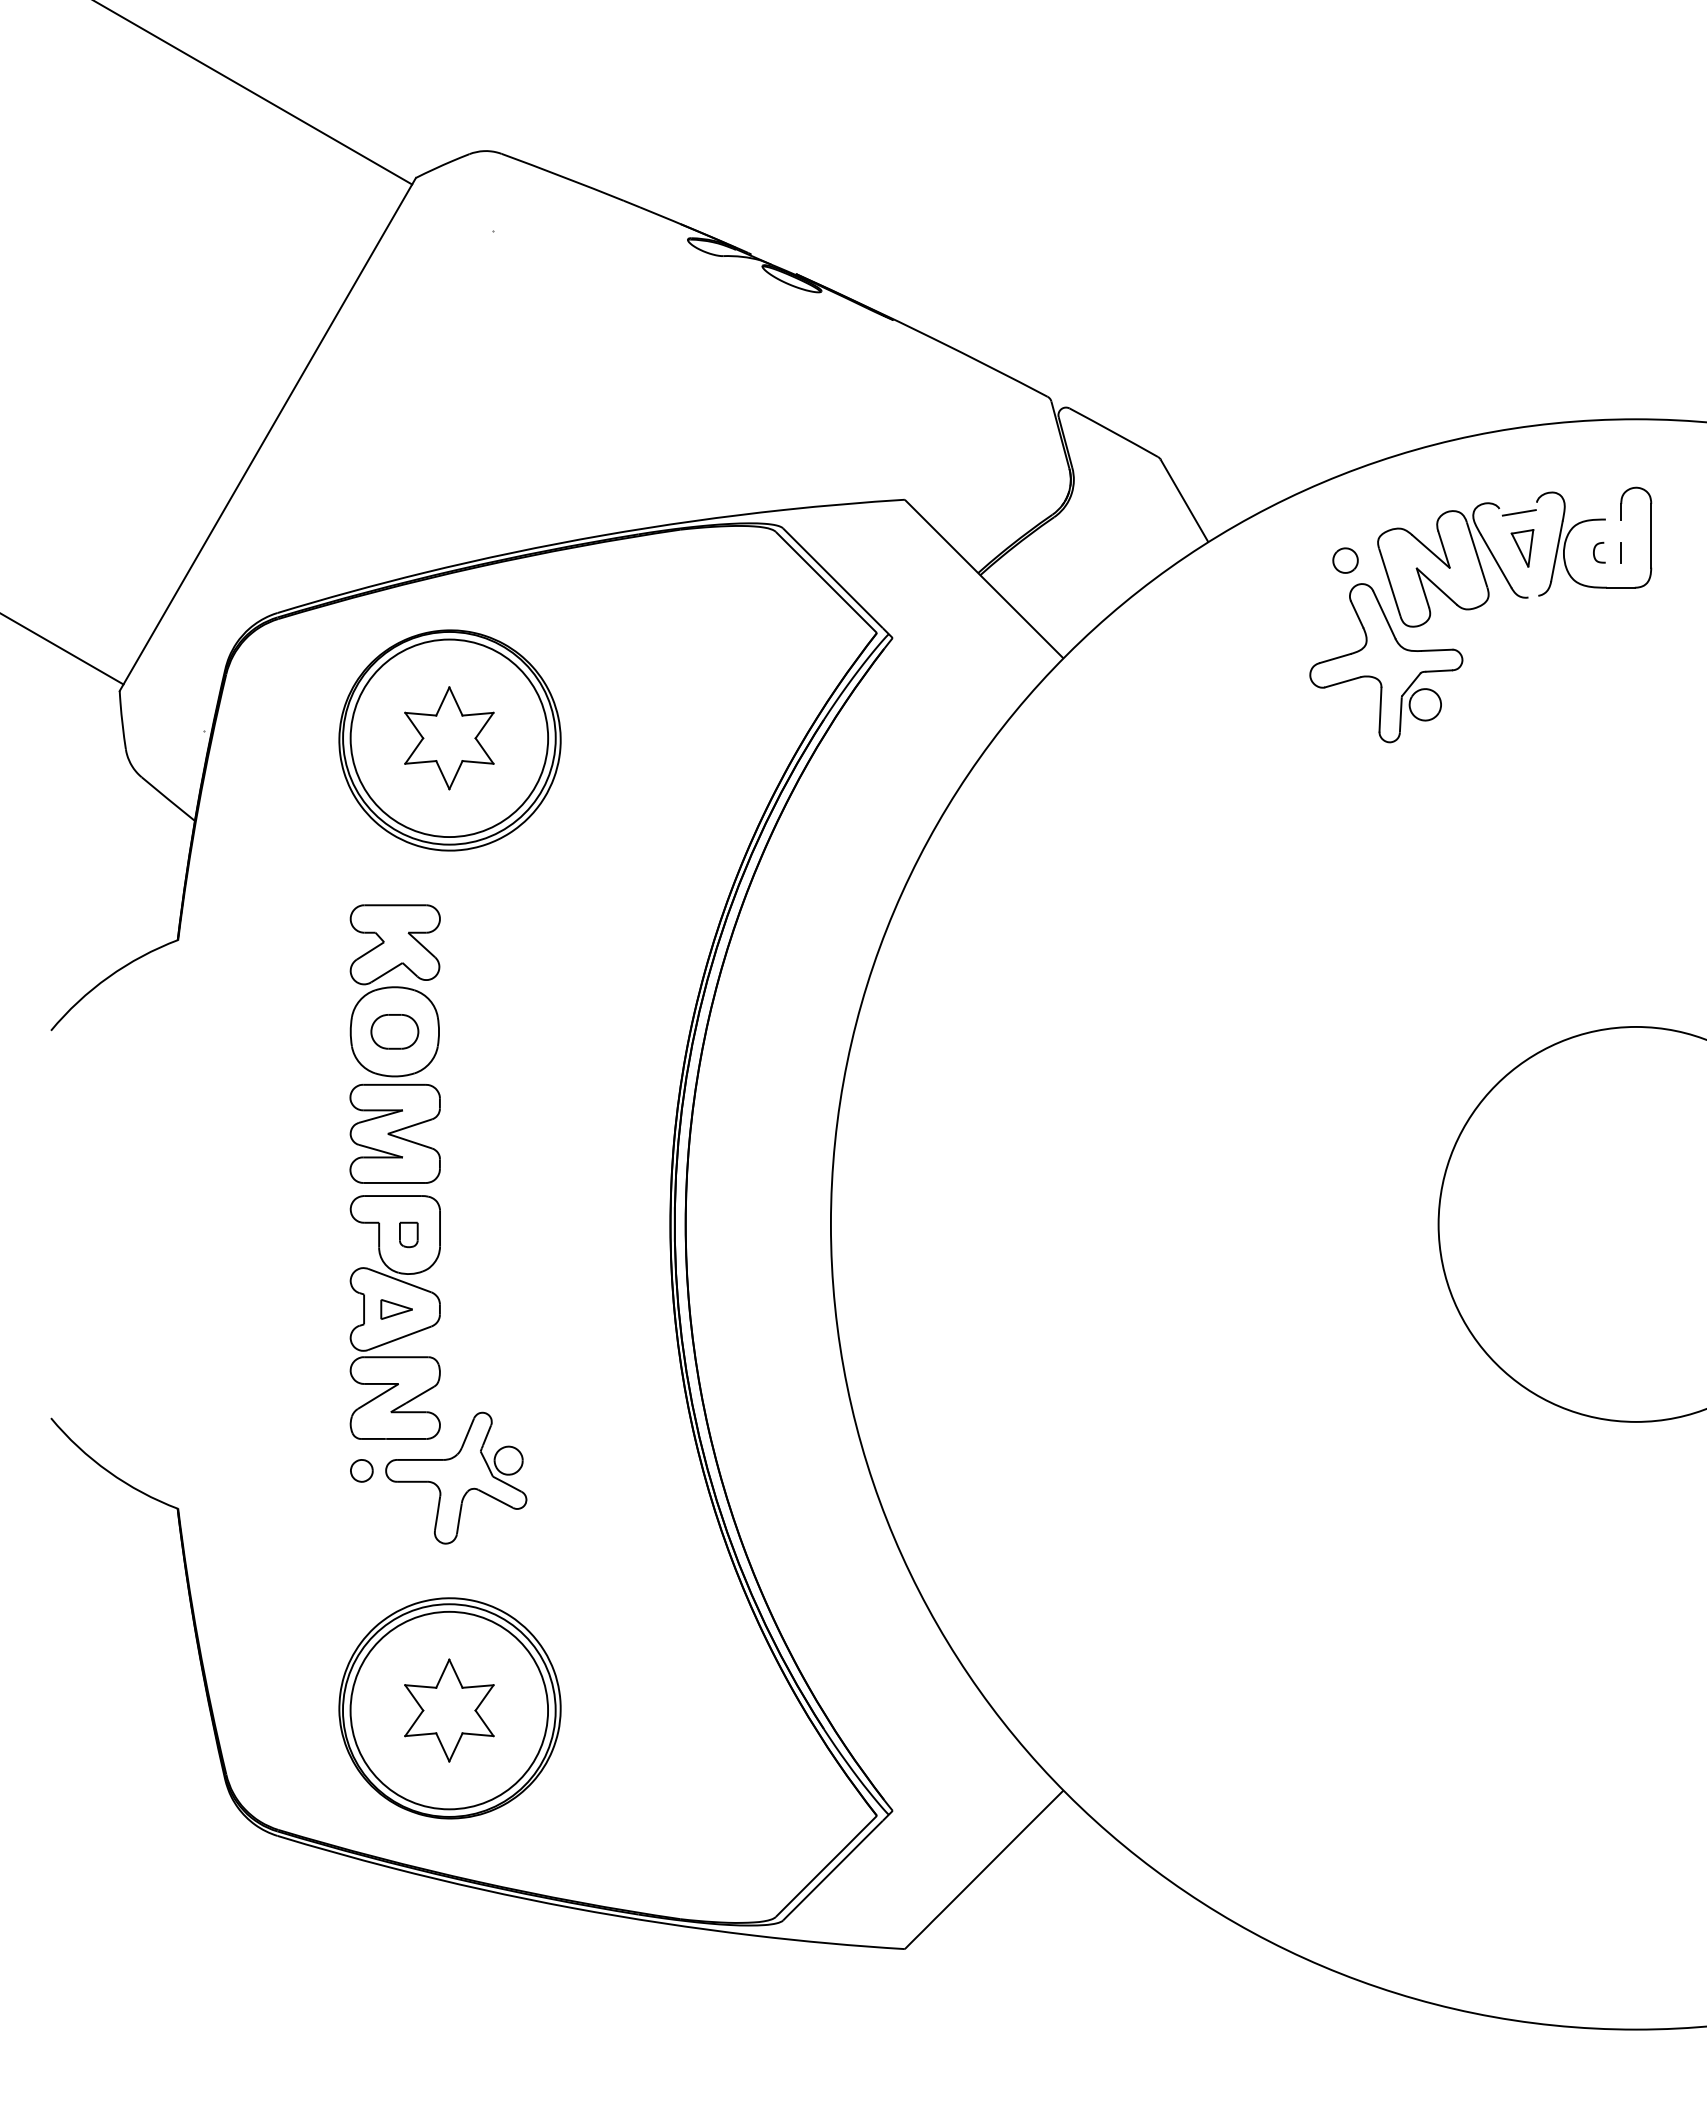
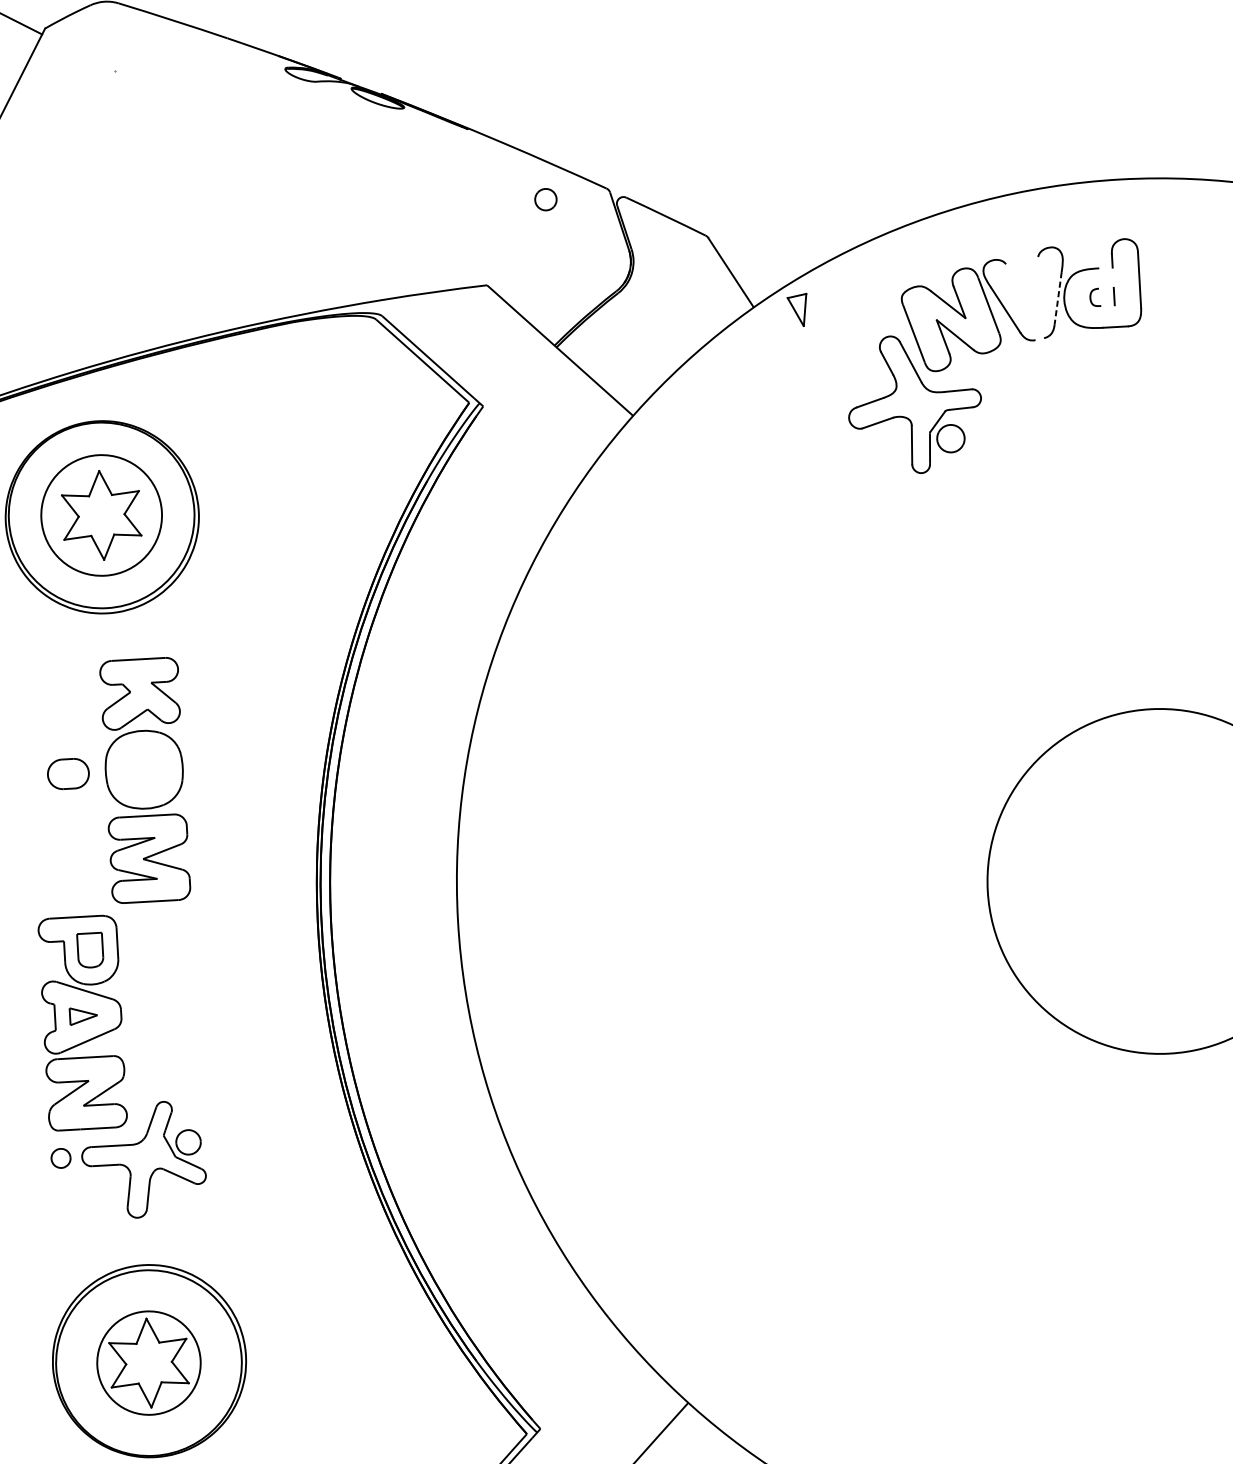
line: (1518, 512) -> (1022, 266), removed
part: (1522, 548) -> (797, 310), moved
line: (1556, 551) -> (1057, 298), solid -> dashed
part: (1345, 560) -> (545, 199), moved
circle: (449, 738) -> (101, 515), size x0.7
part: (394, 1043) -> (144, 779), moved
part: (408, 1234) -> (90, 950), size x1.6
circle: (449, 1710) -> (149, 1363), size x0.6

